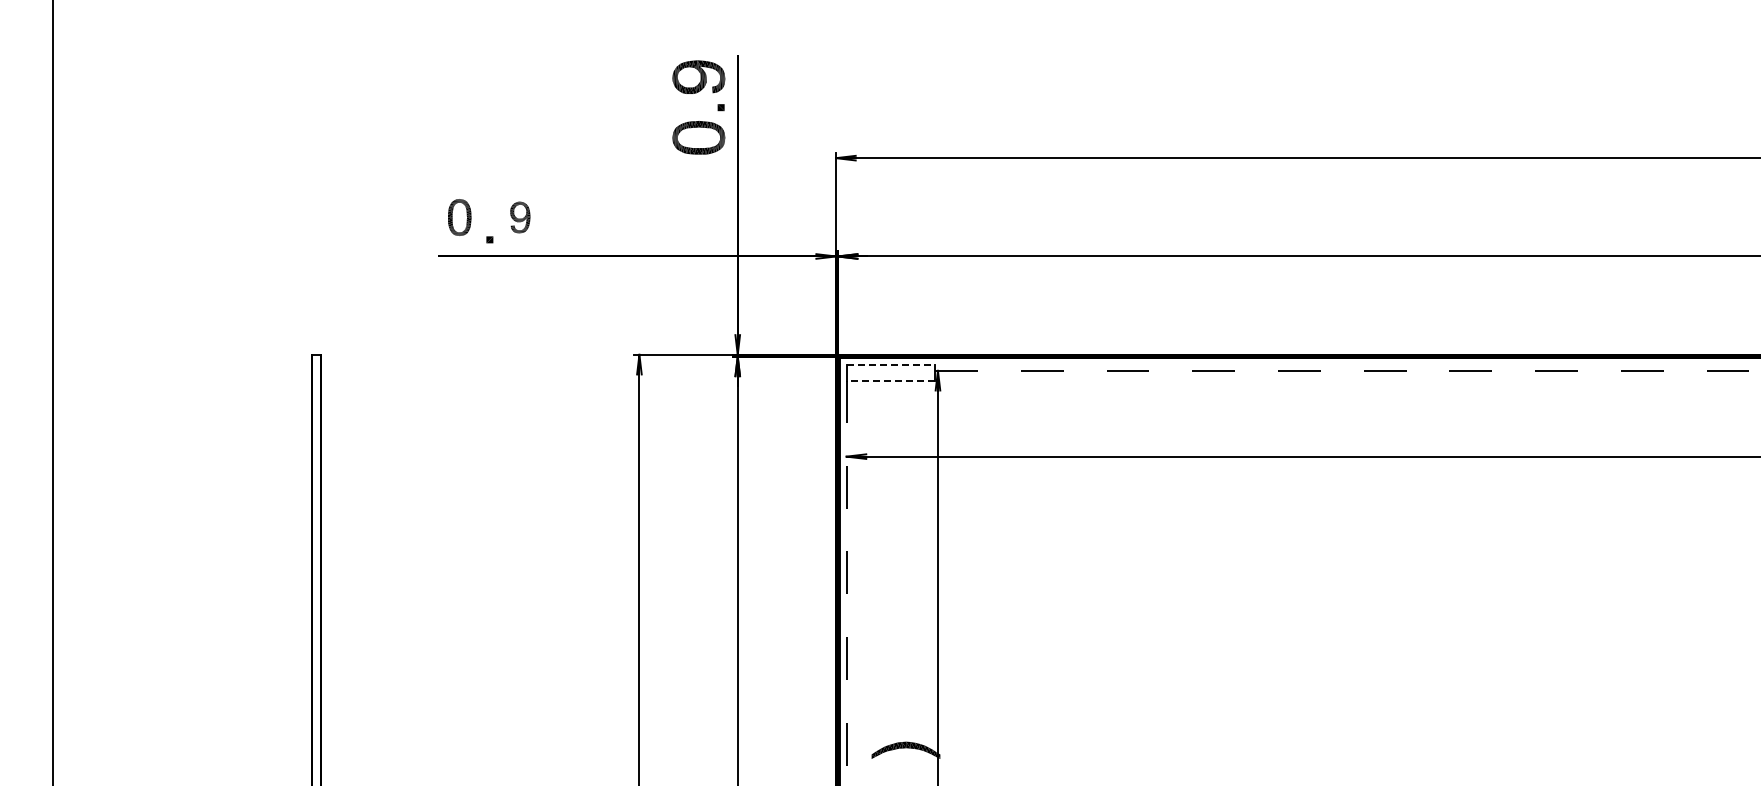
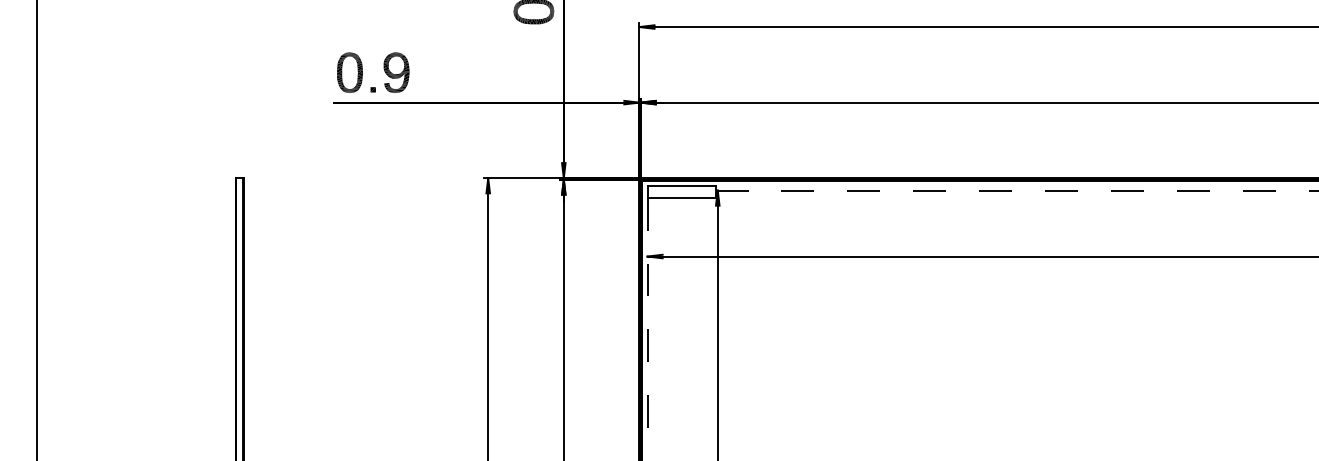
part: (459, 217) -> (349, 72), size x1.43
part: (520, 217) -> (396, 72), size x1.67
line: (891, 365) -> (682, 186), dashed -> solid
line: (890, 381) -> (681, 198), dashed -> solid

